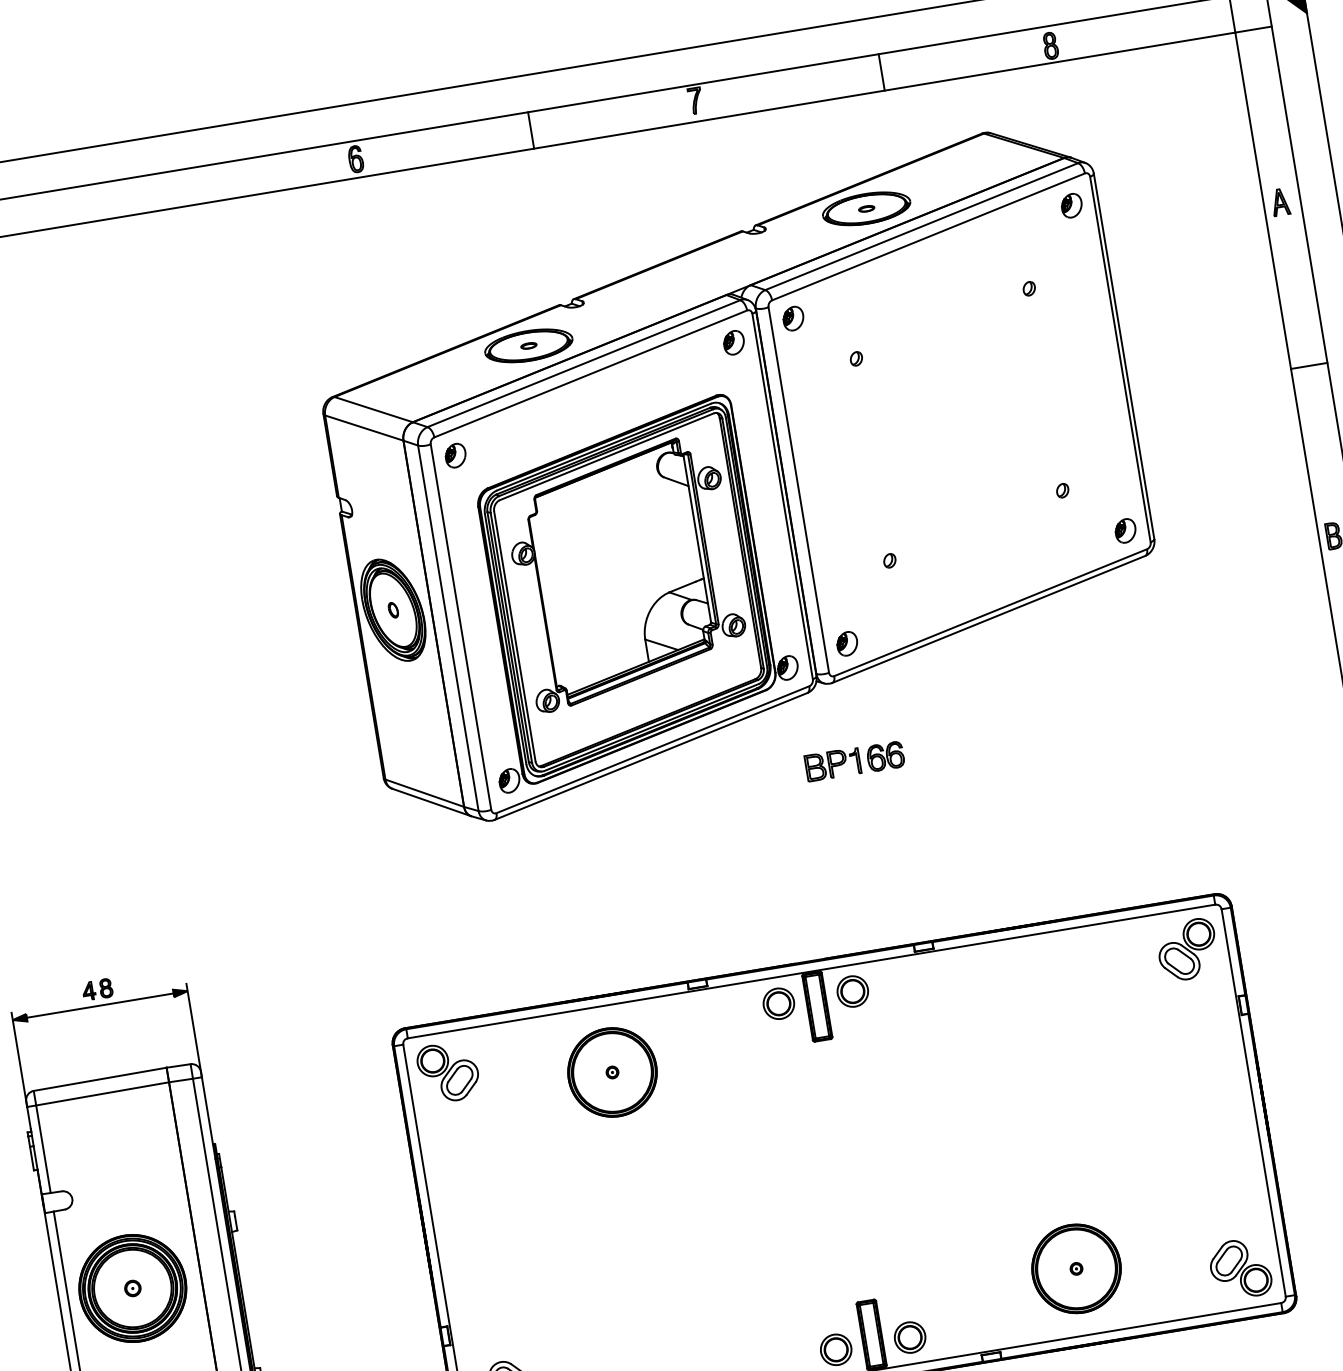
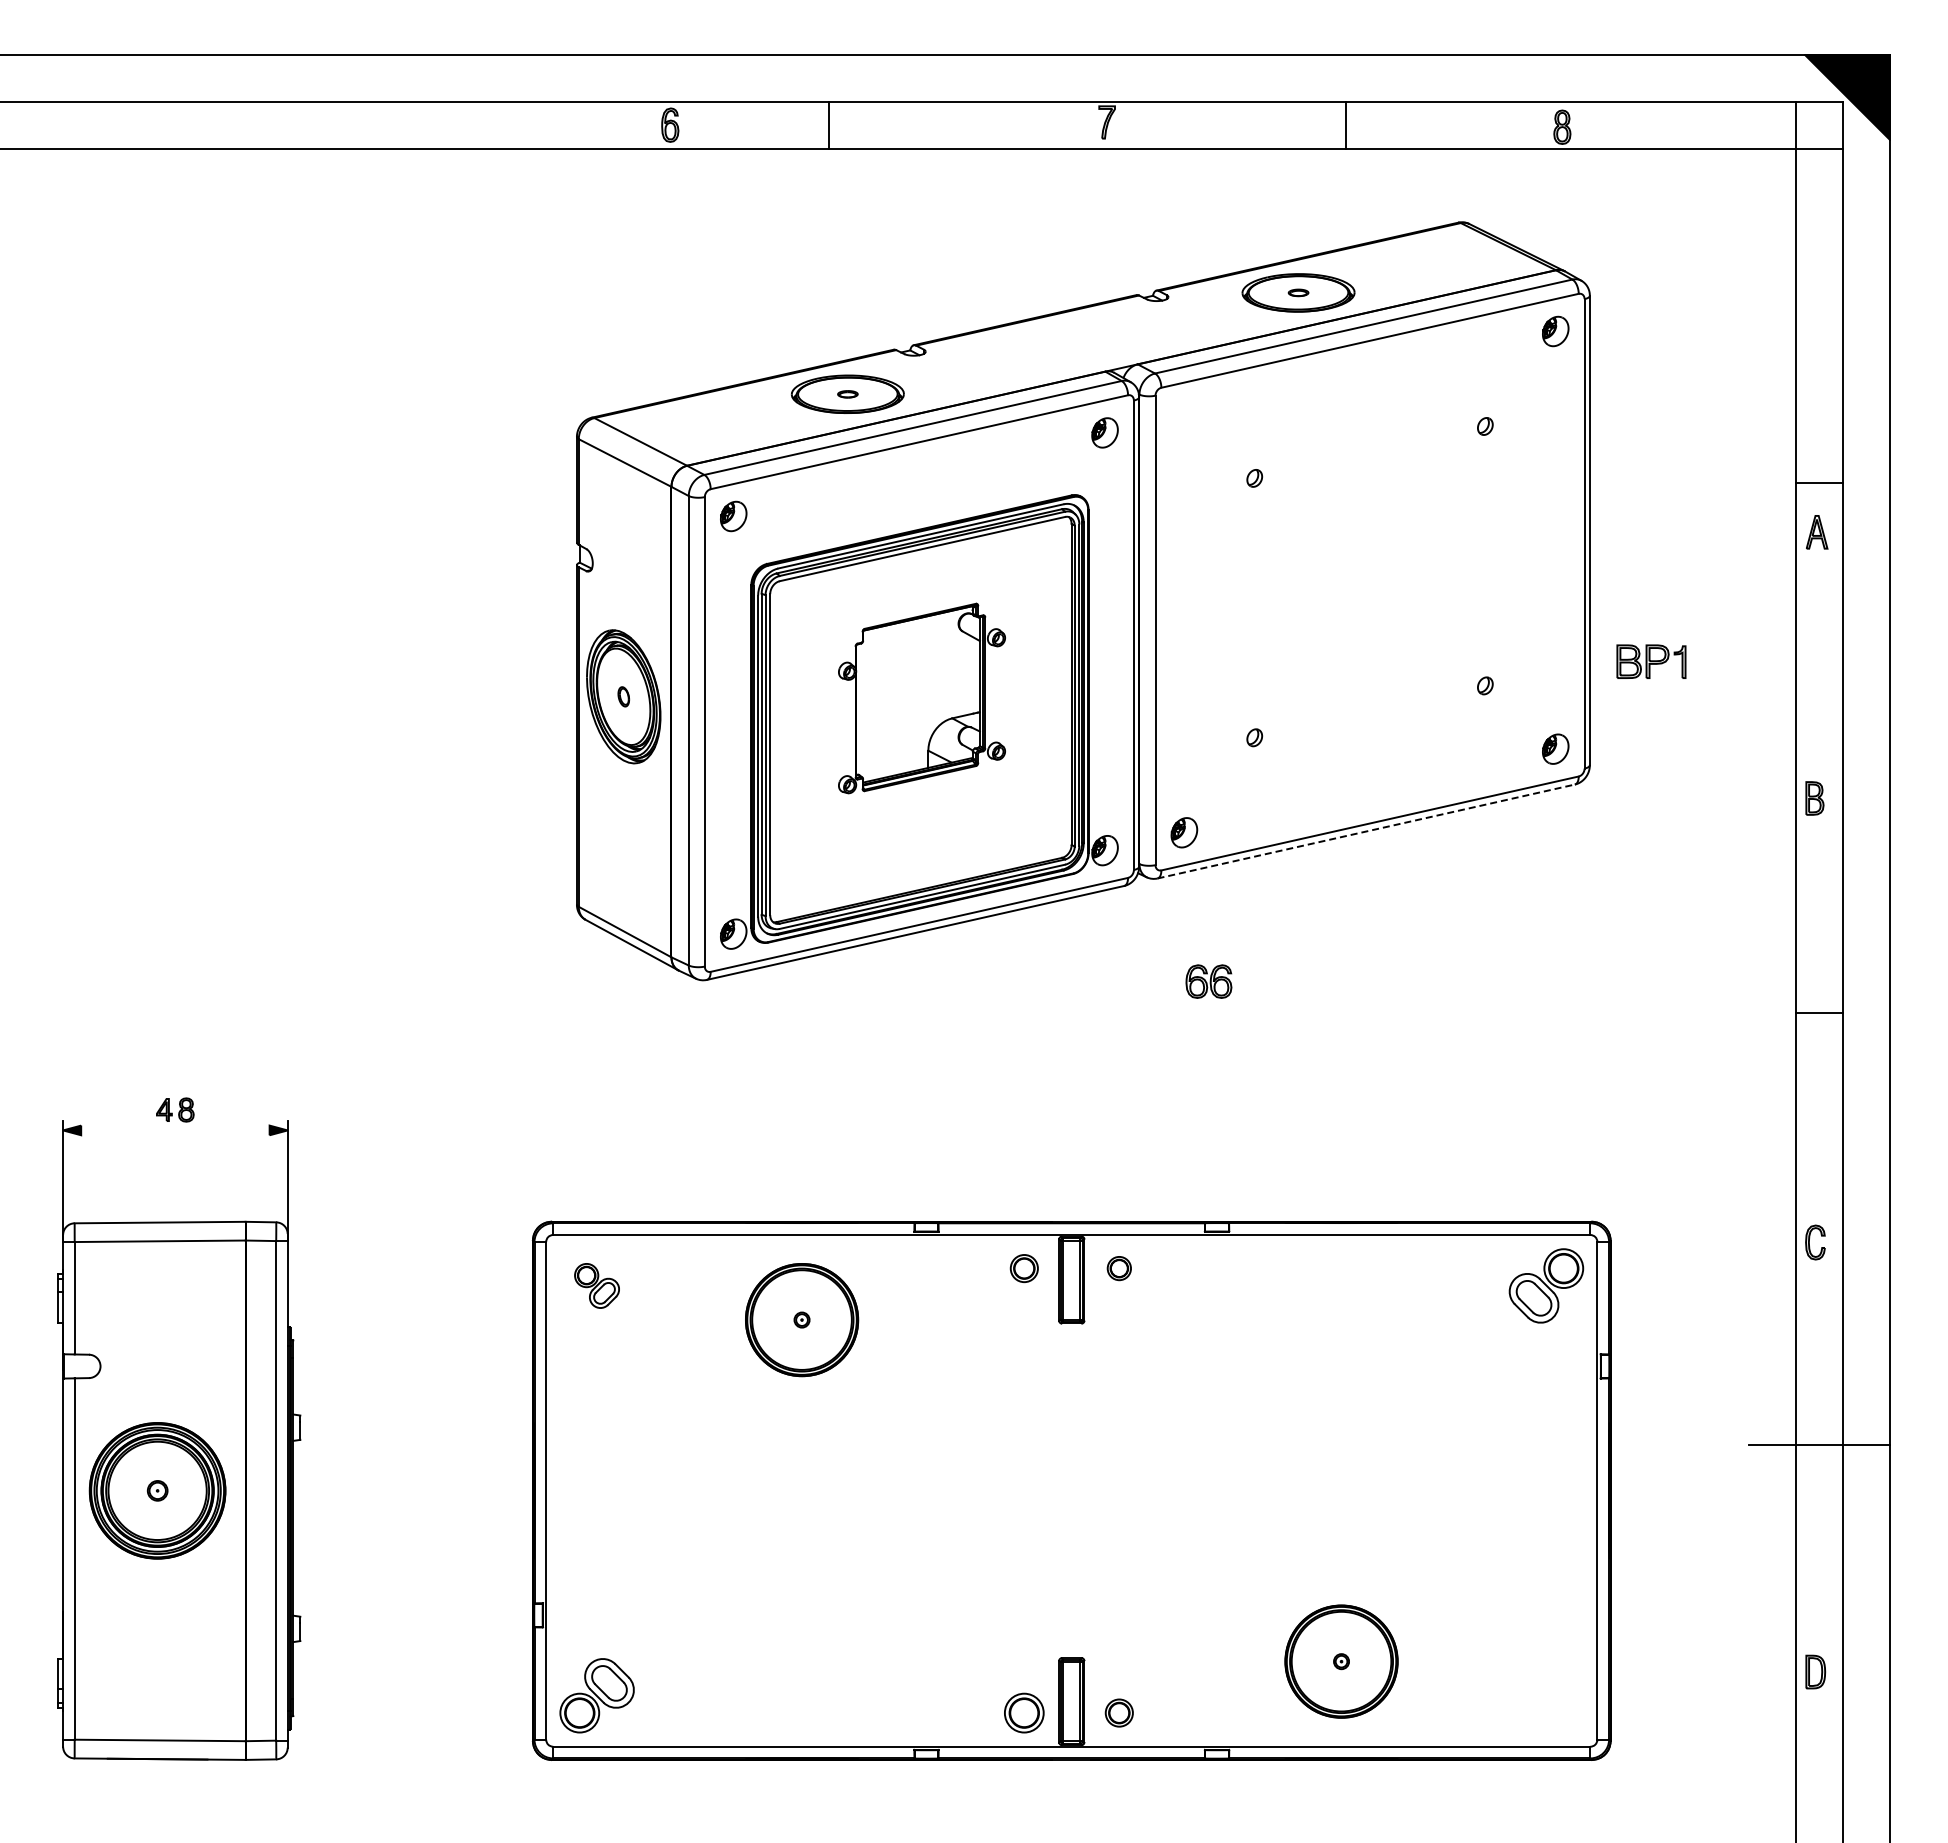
line: (531, 130) -> (829, 125), moved
part: (1280, 202) -> (1817, 532), moved
part: (793, 318) -> (1184, 414), removed
line: (1308, 365) -> (1818, 482), moved
part: (625, 573) -> (921, 698), size x0.6
line: (988, 619) -> (1366, 831), solid -> dashed
part: (833, 764) -> (1651, 661), moved
part: (853, 991) -> (1119, 1268), size x0.6
part: (779, 1003) -> (1024, 1268), size x0.7
line: (100, 1005) -> (175, 1130), removed
part: (448, 1072) -> (596, 1285), size x0.6
part: (1240, 1268) -> (1546, 1695), removed
part: (910, 1337) -> (1119, 1712), size x0.7

